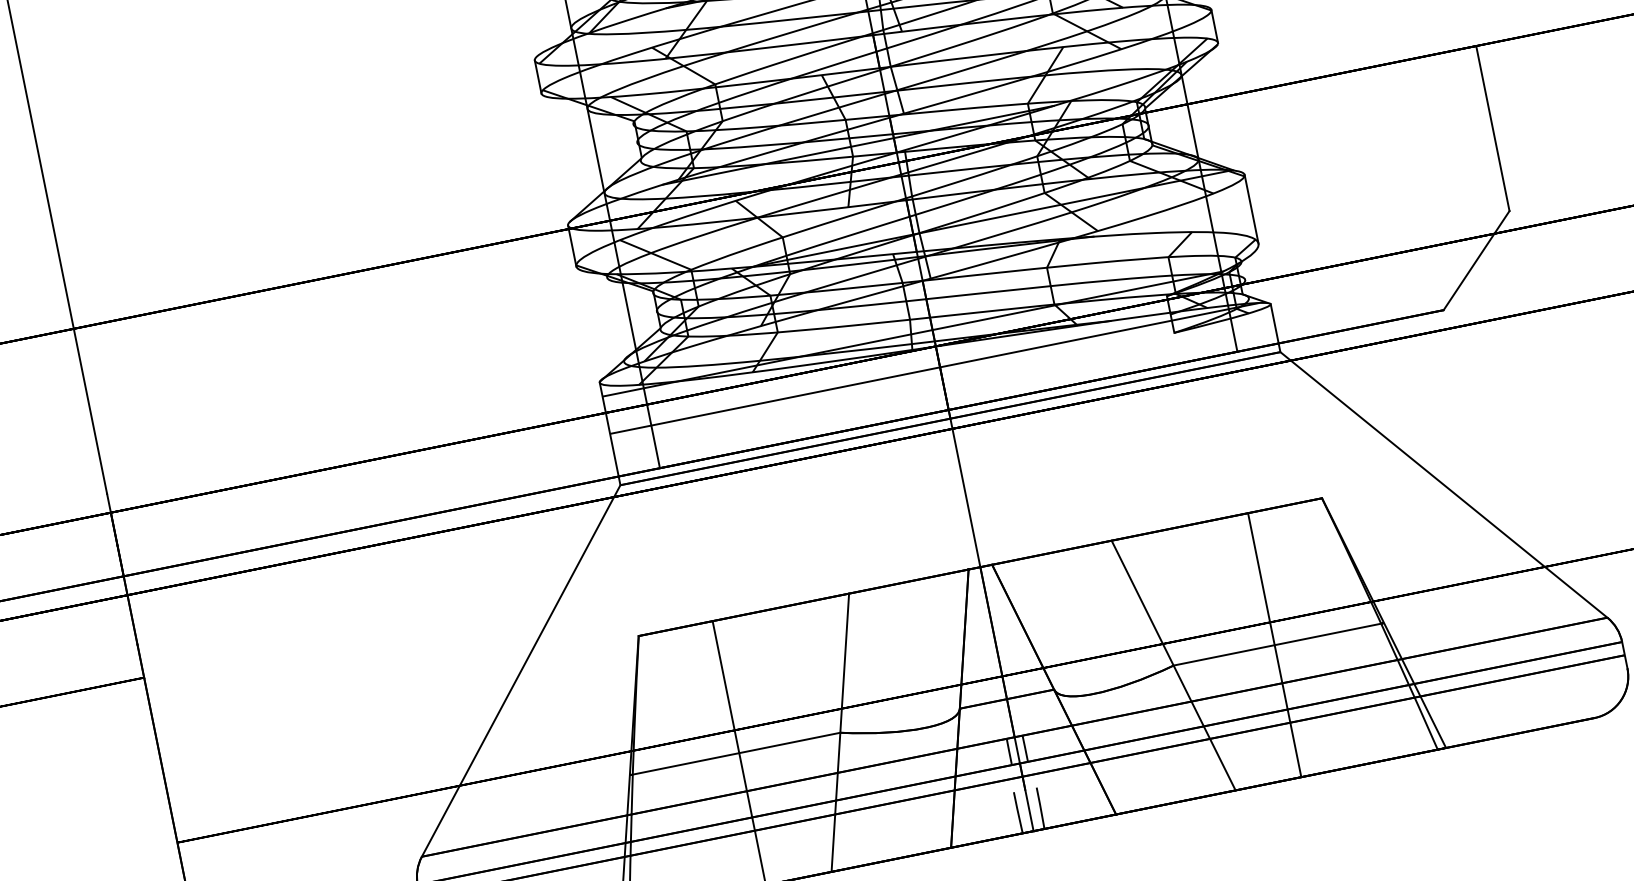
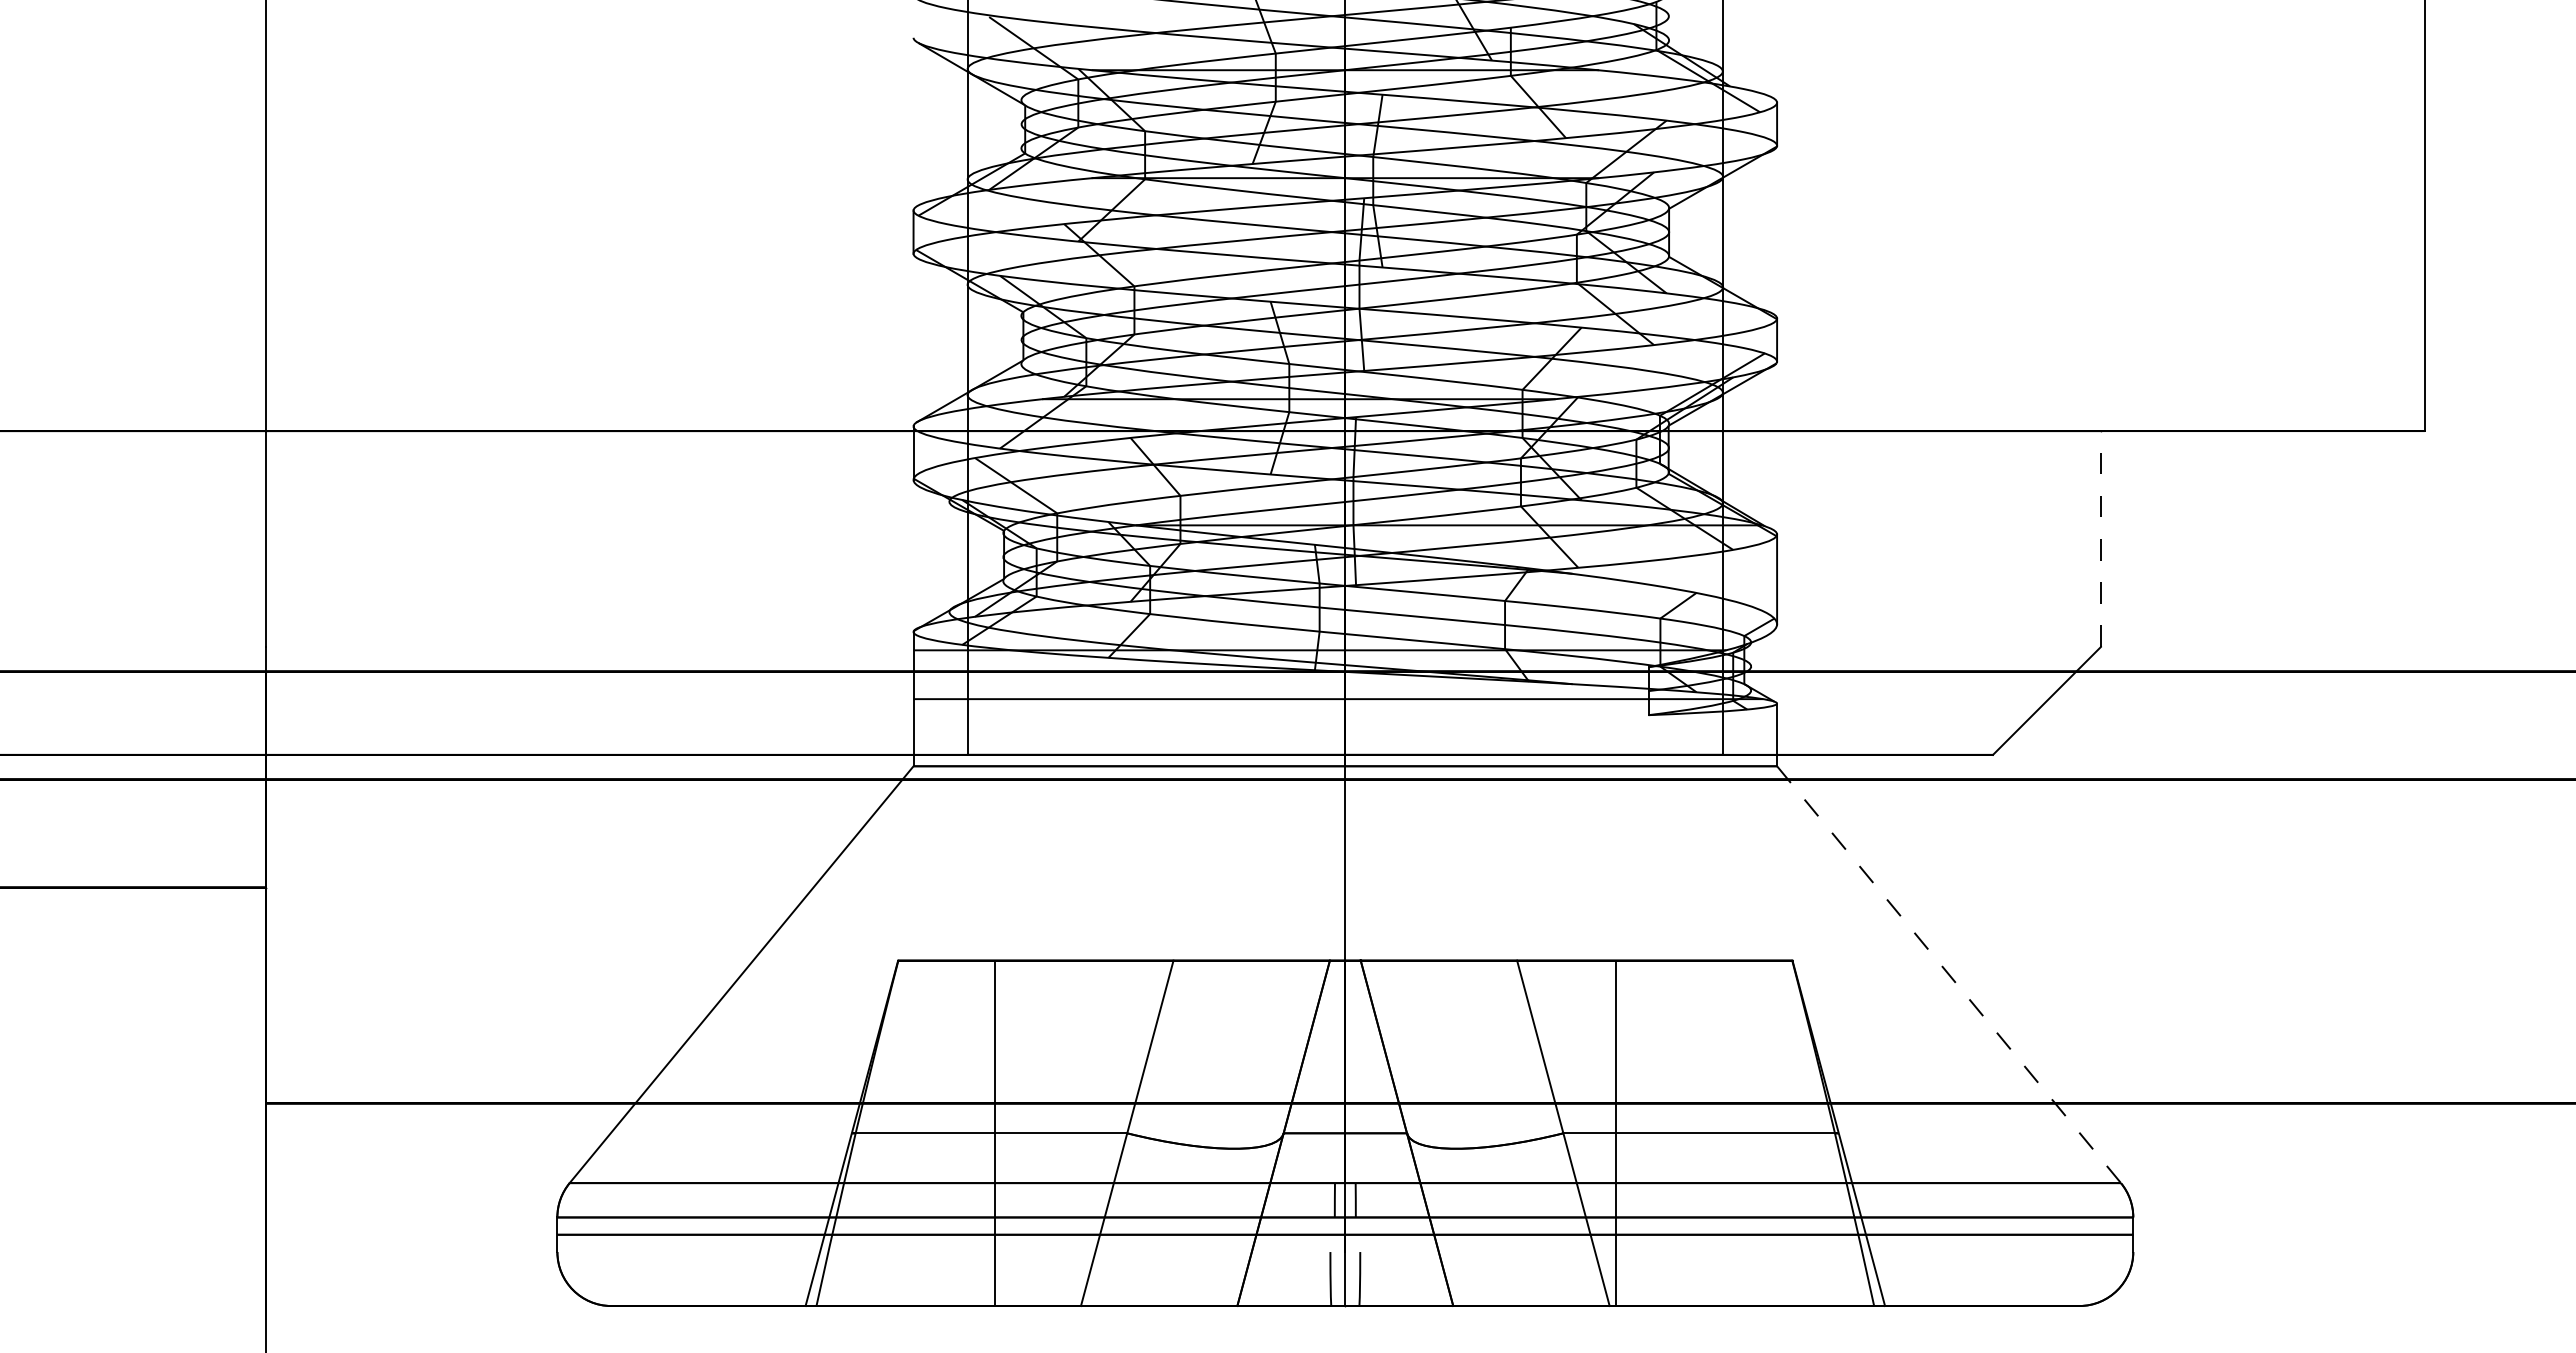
line: (1492, 129) -> (2100, 539), solid -> dashed
line: (1444, 485) -> (1949, 975), solid -> dashed
line: (1274, 645) -> (1615, 1133), moved

